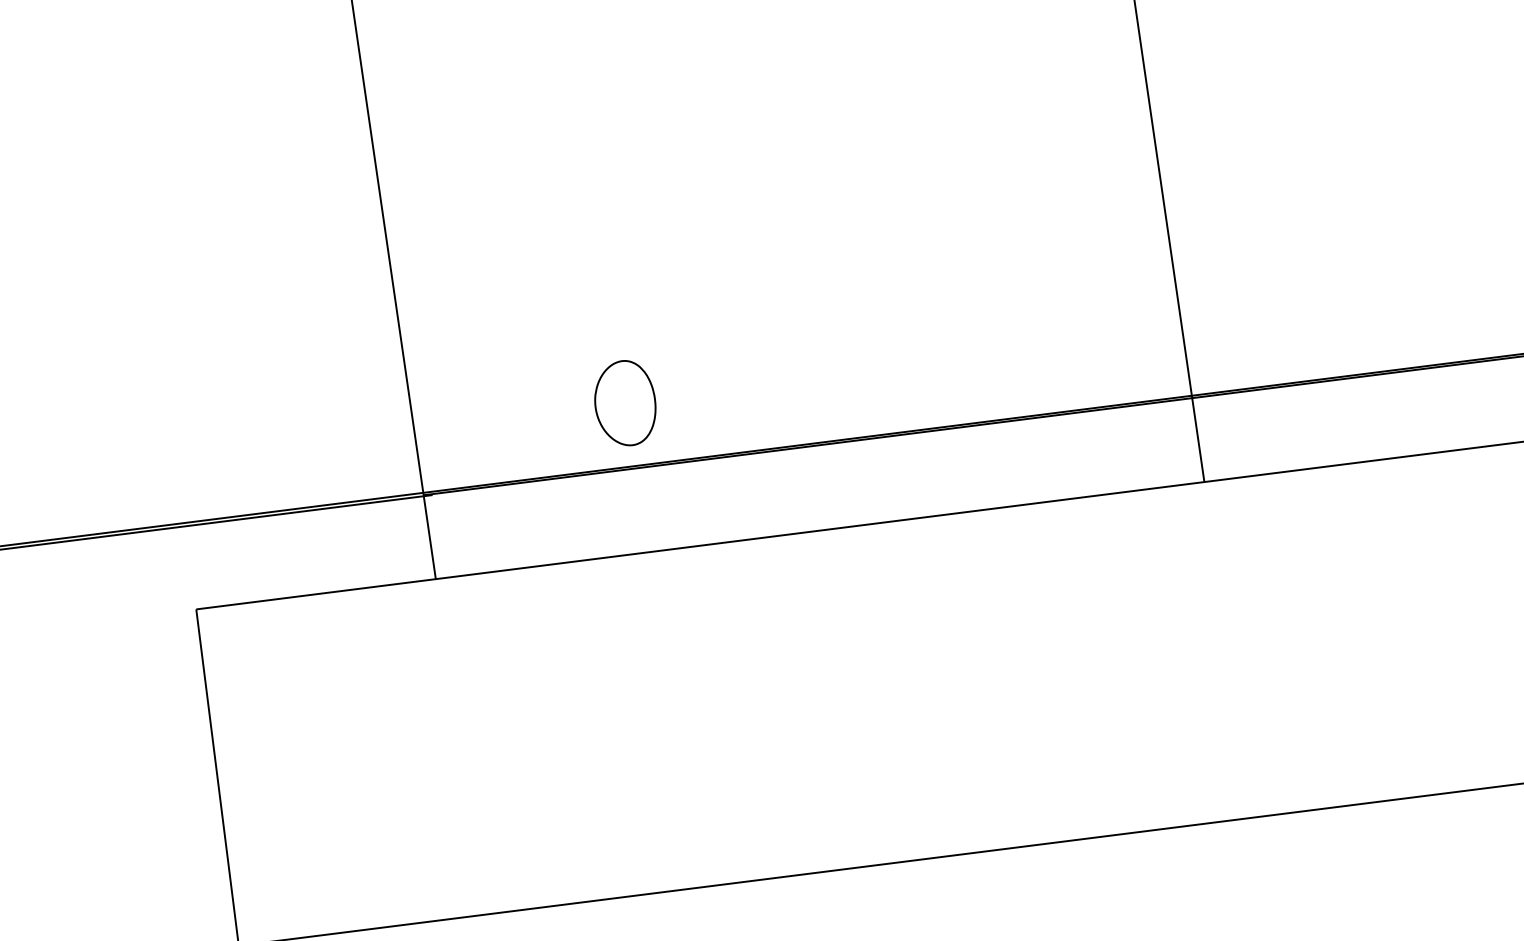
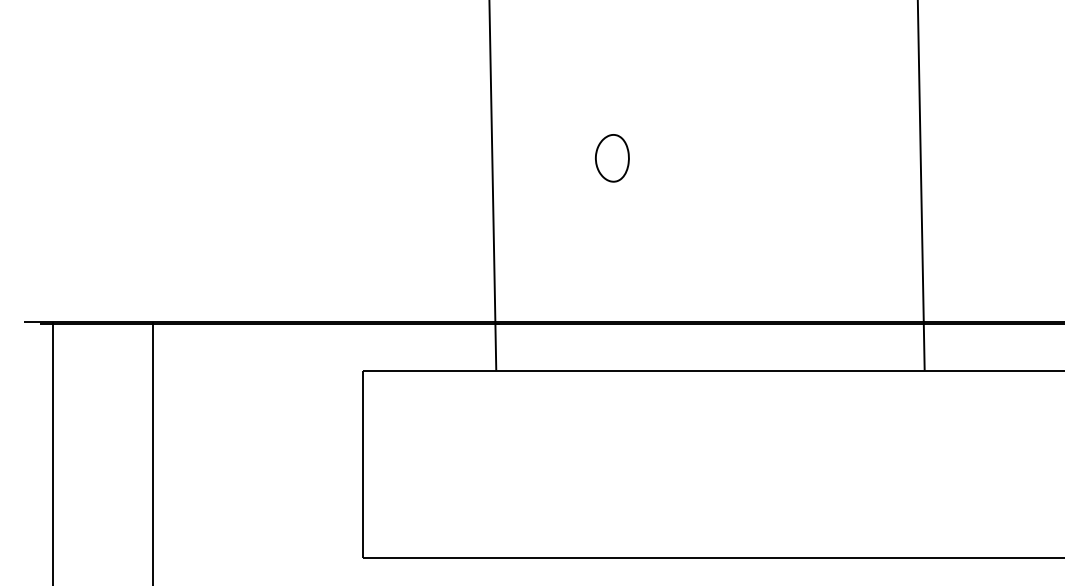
part: (625, 403) -> (612, 158), moved

